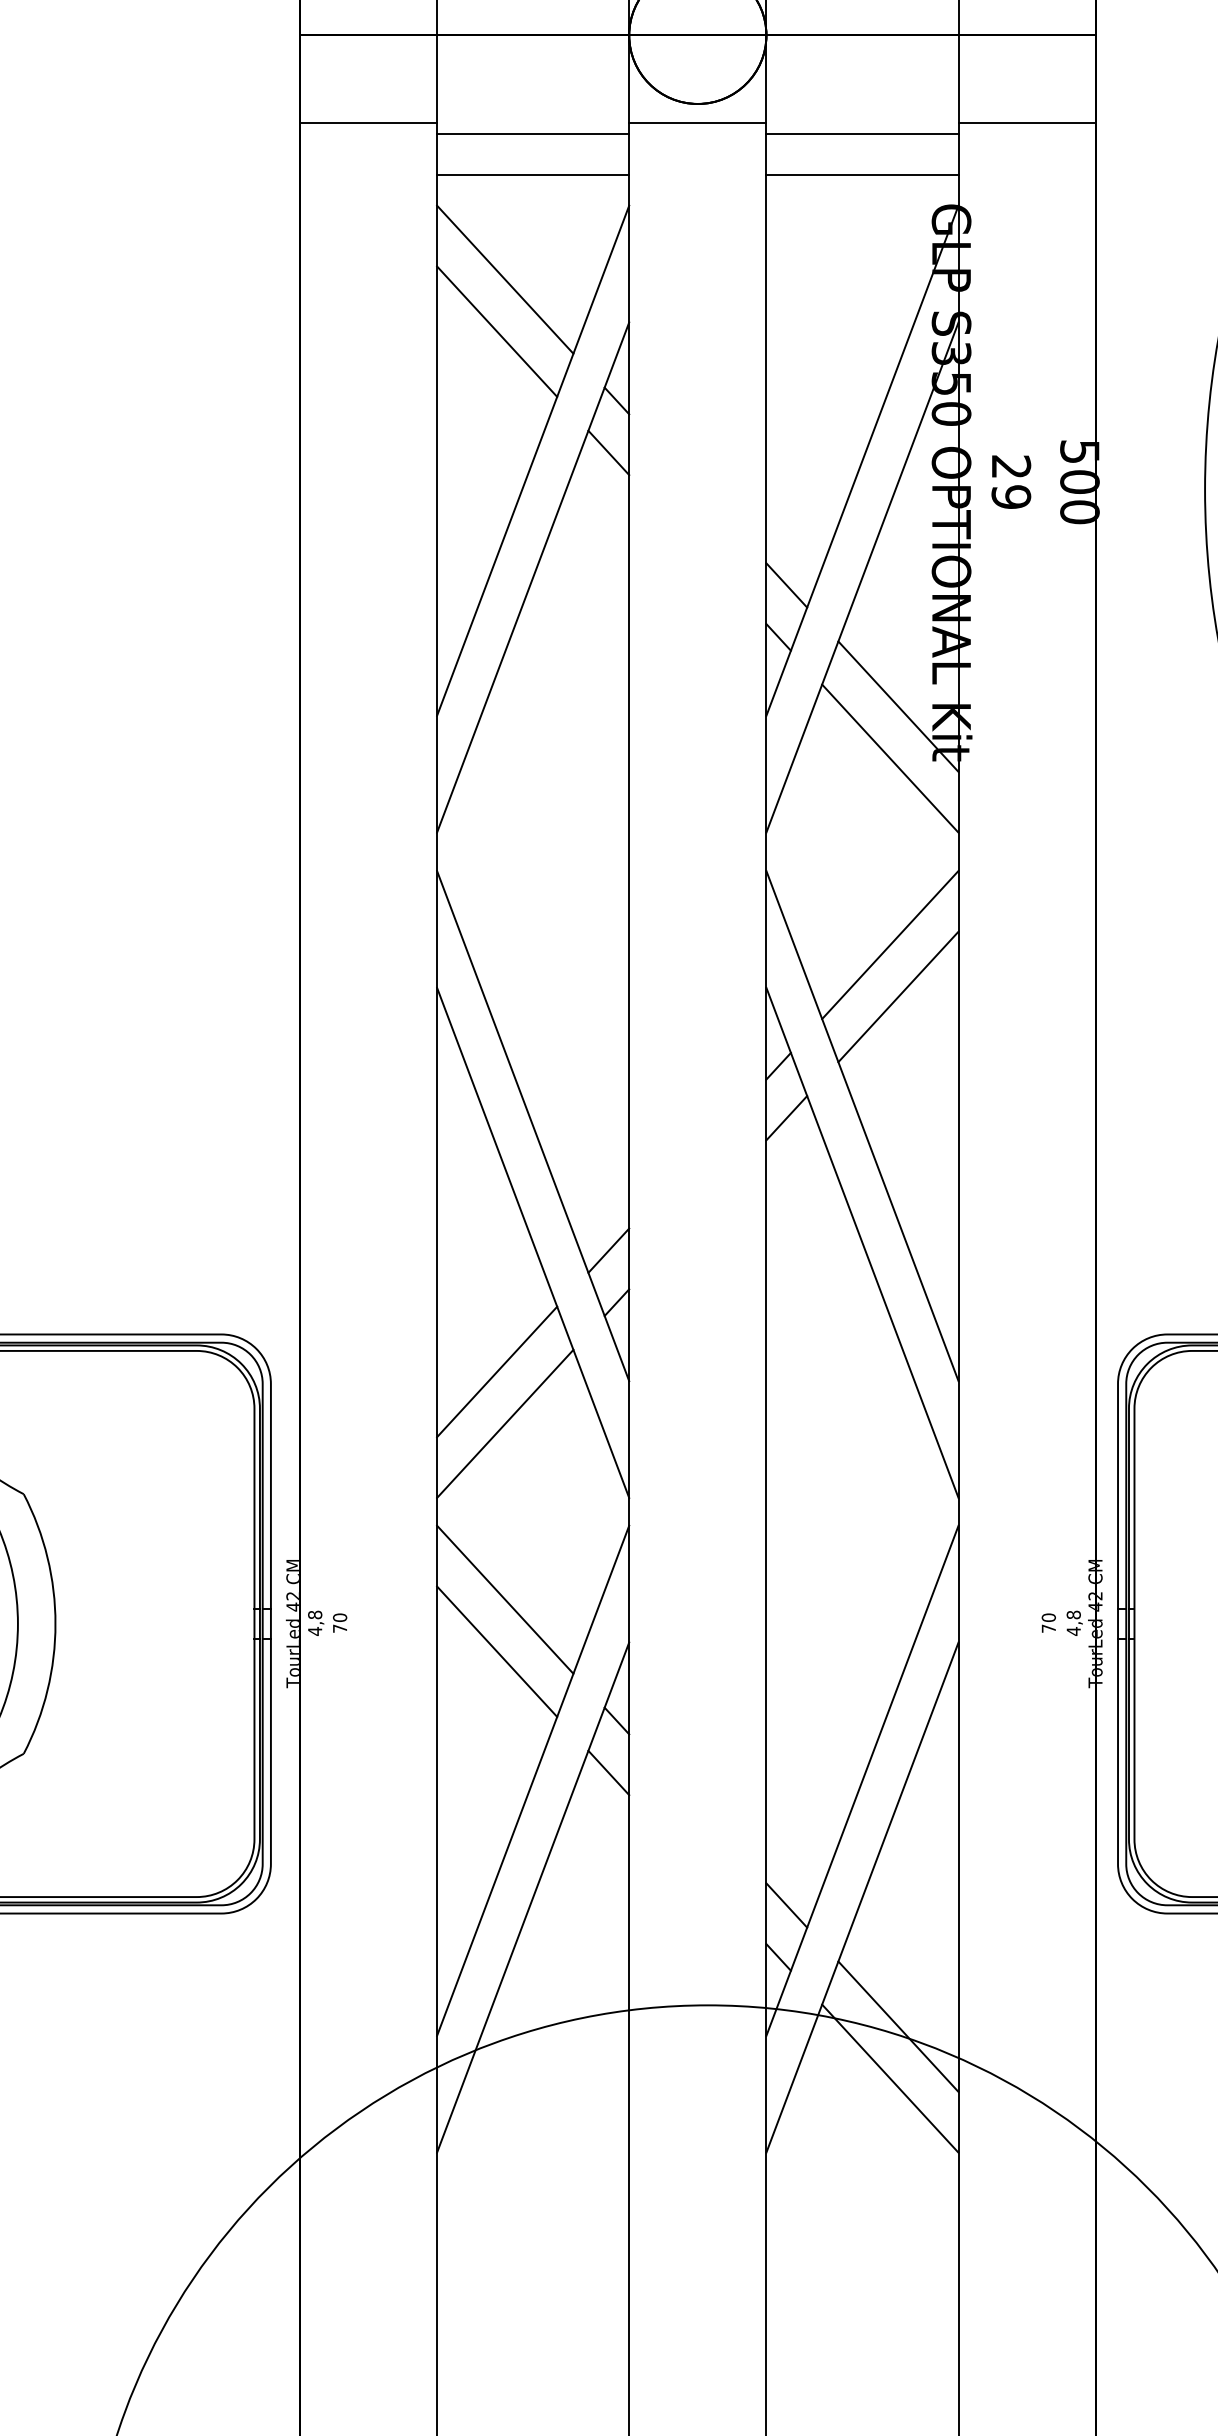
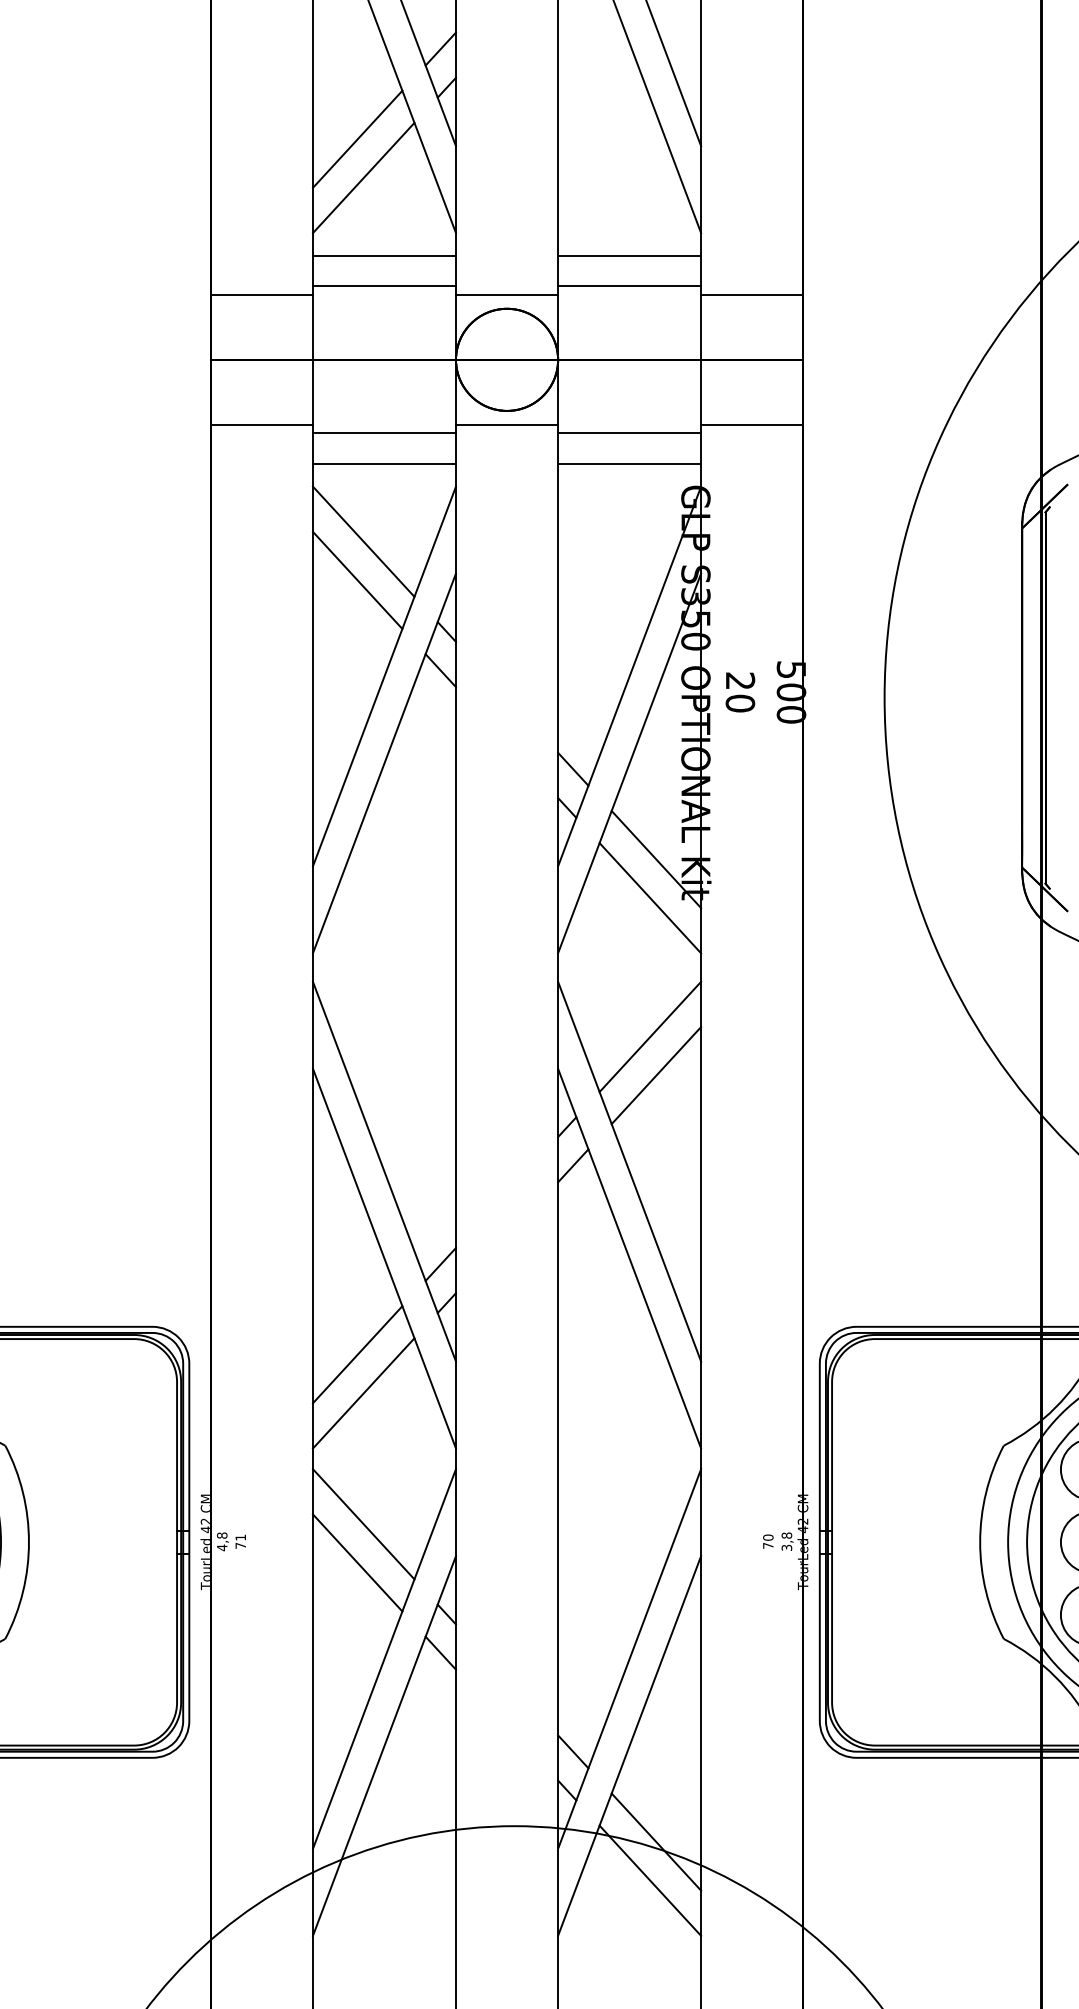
text: (1010, 497) -> (739, 703), 29 -> 20
text: (339, 1617) -> (240, 1537), 70 -> 71
text: (1073, 1630) -> (786, 1547), 4,8 -> 3,8

